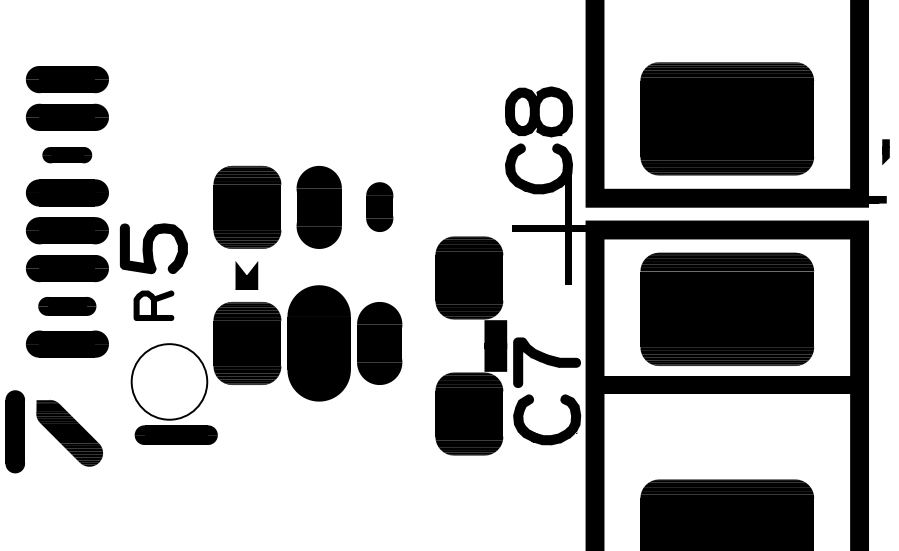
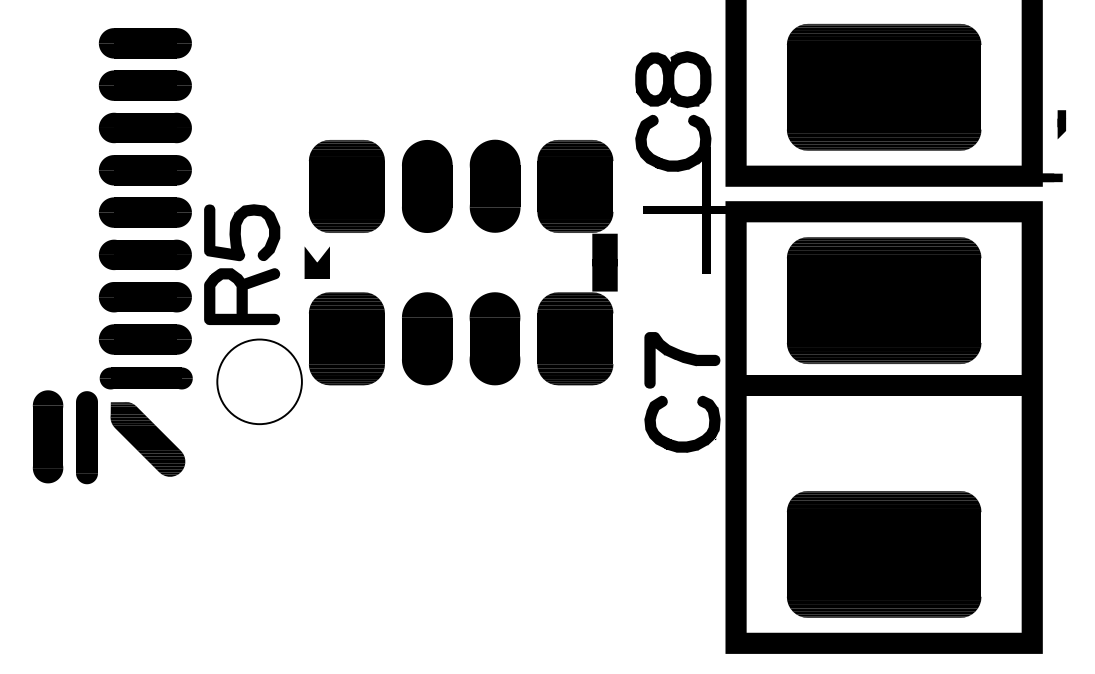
part: (66, 154) -> (144, 127), size x1.67
part: (379, 206) -> (494, 185), size x1.67
part: (246, 275) -> (316, 262), moved
part: (154, 305) -> (242, 296), size x1.67
part: (66, 306) -> (144, 297), size x1.43
part: (319, 343) -> (427, 338), size x0.71
part: (484, 345) -> (592, 262), moved
part: (175, 435) -> (145, 378), moved

